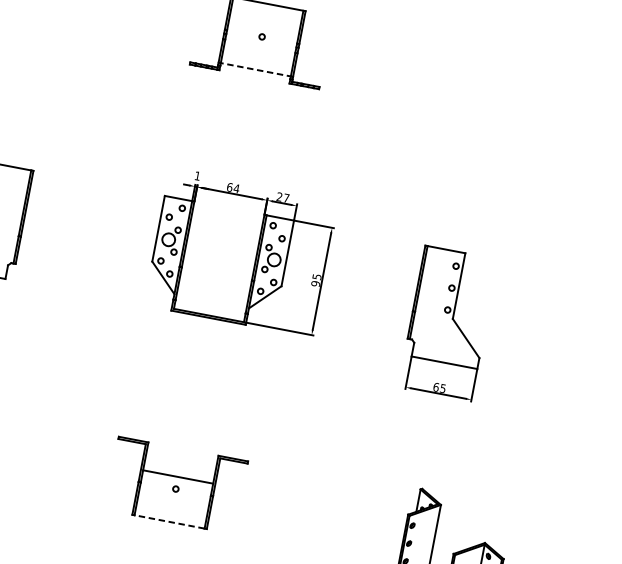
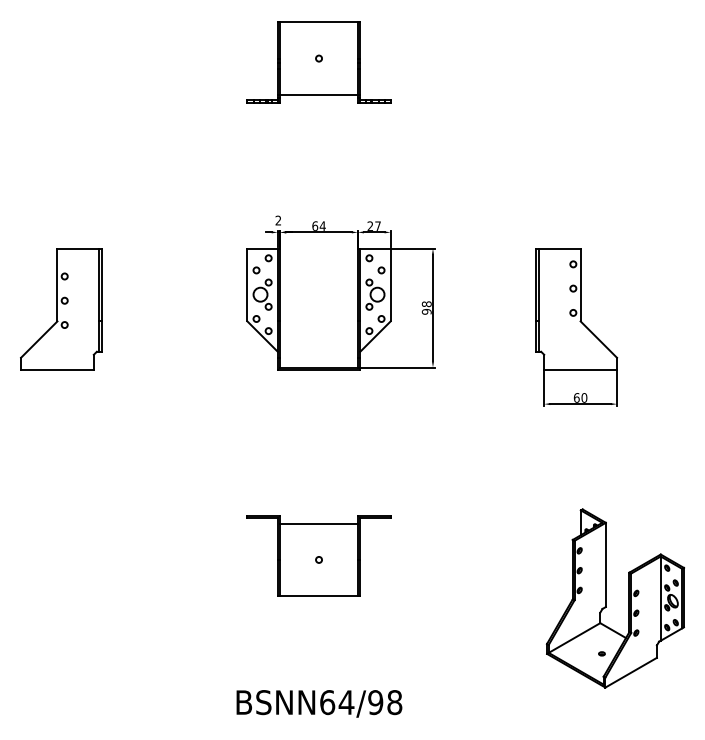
line: (255, 70) -> (318, 95), dashed -> solid
text: (196, 175) -> (277, 220), 1 -> 2
text: (316, 277) -> (426, 304), 95 -> 98
text: (443, 388) -> (584, 397), 65 -> 60
line: (177, 476) -> (318, 523), moved
line: (169, 522) -> (319, 596), dashed -> solid

